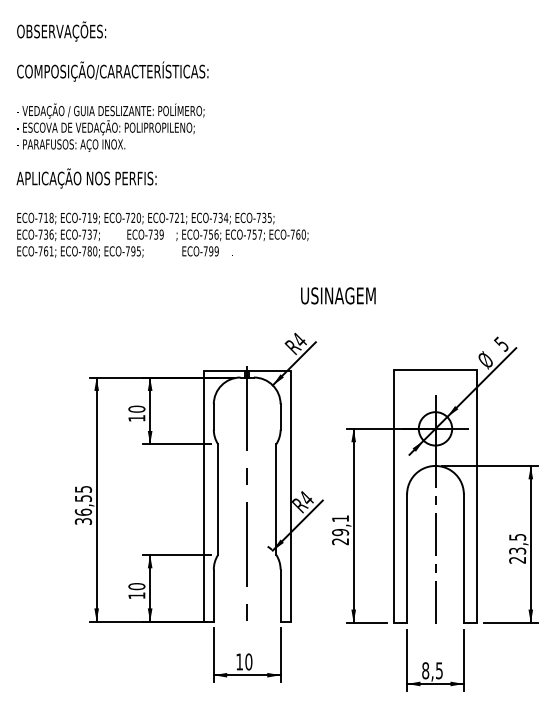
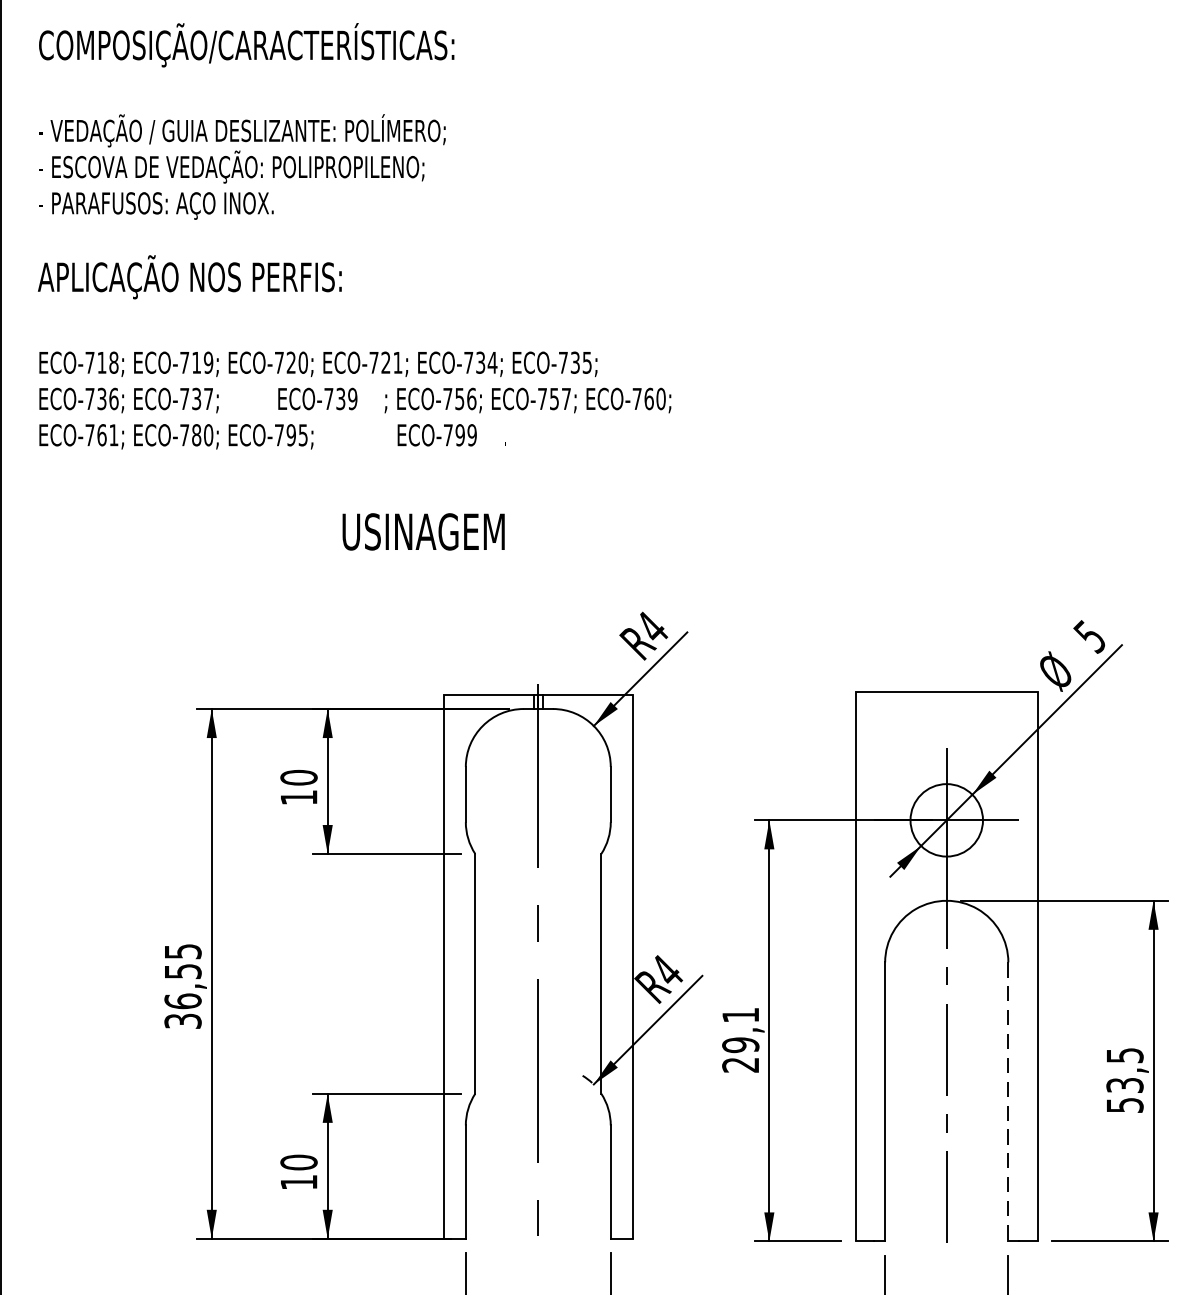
text: (338, 295) -> (423, 531), moved
line: (463, 559) -> (1007, 1103), solid -> dashed
text: (517, 560) -> (1124, 1105), 23,5 -> 53,5

